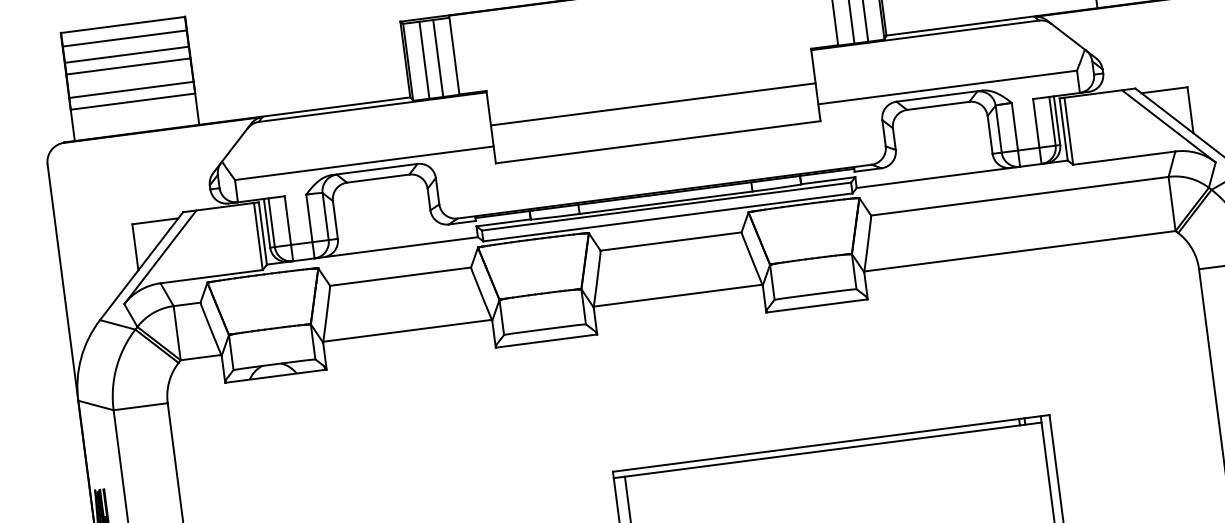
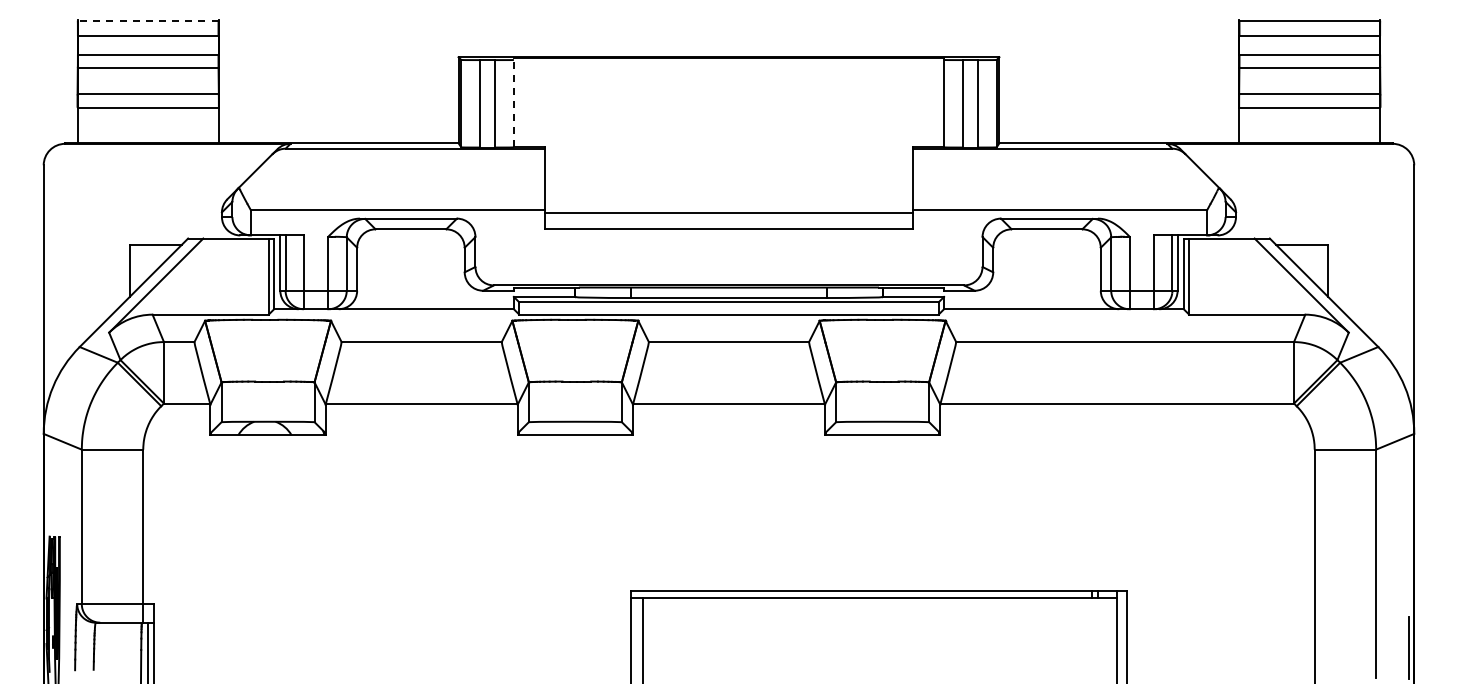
line: (122, 24) -> (147, 20), solid -> dashed
line: (453, 55) -> (513, 102), solid -> dashed
line: (652, 104) -> (728, 213), moved

